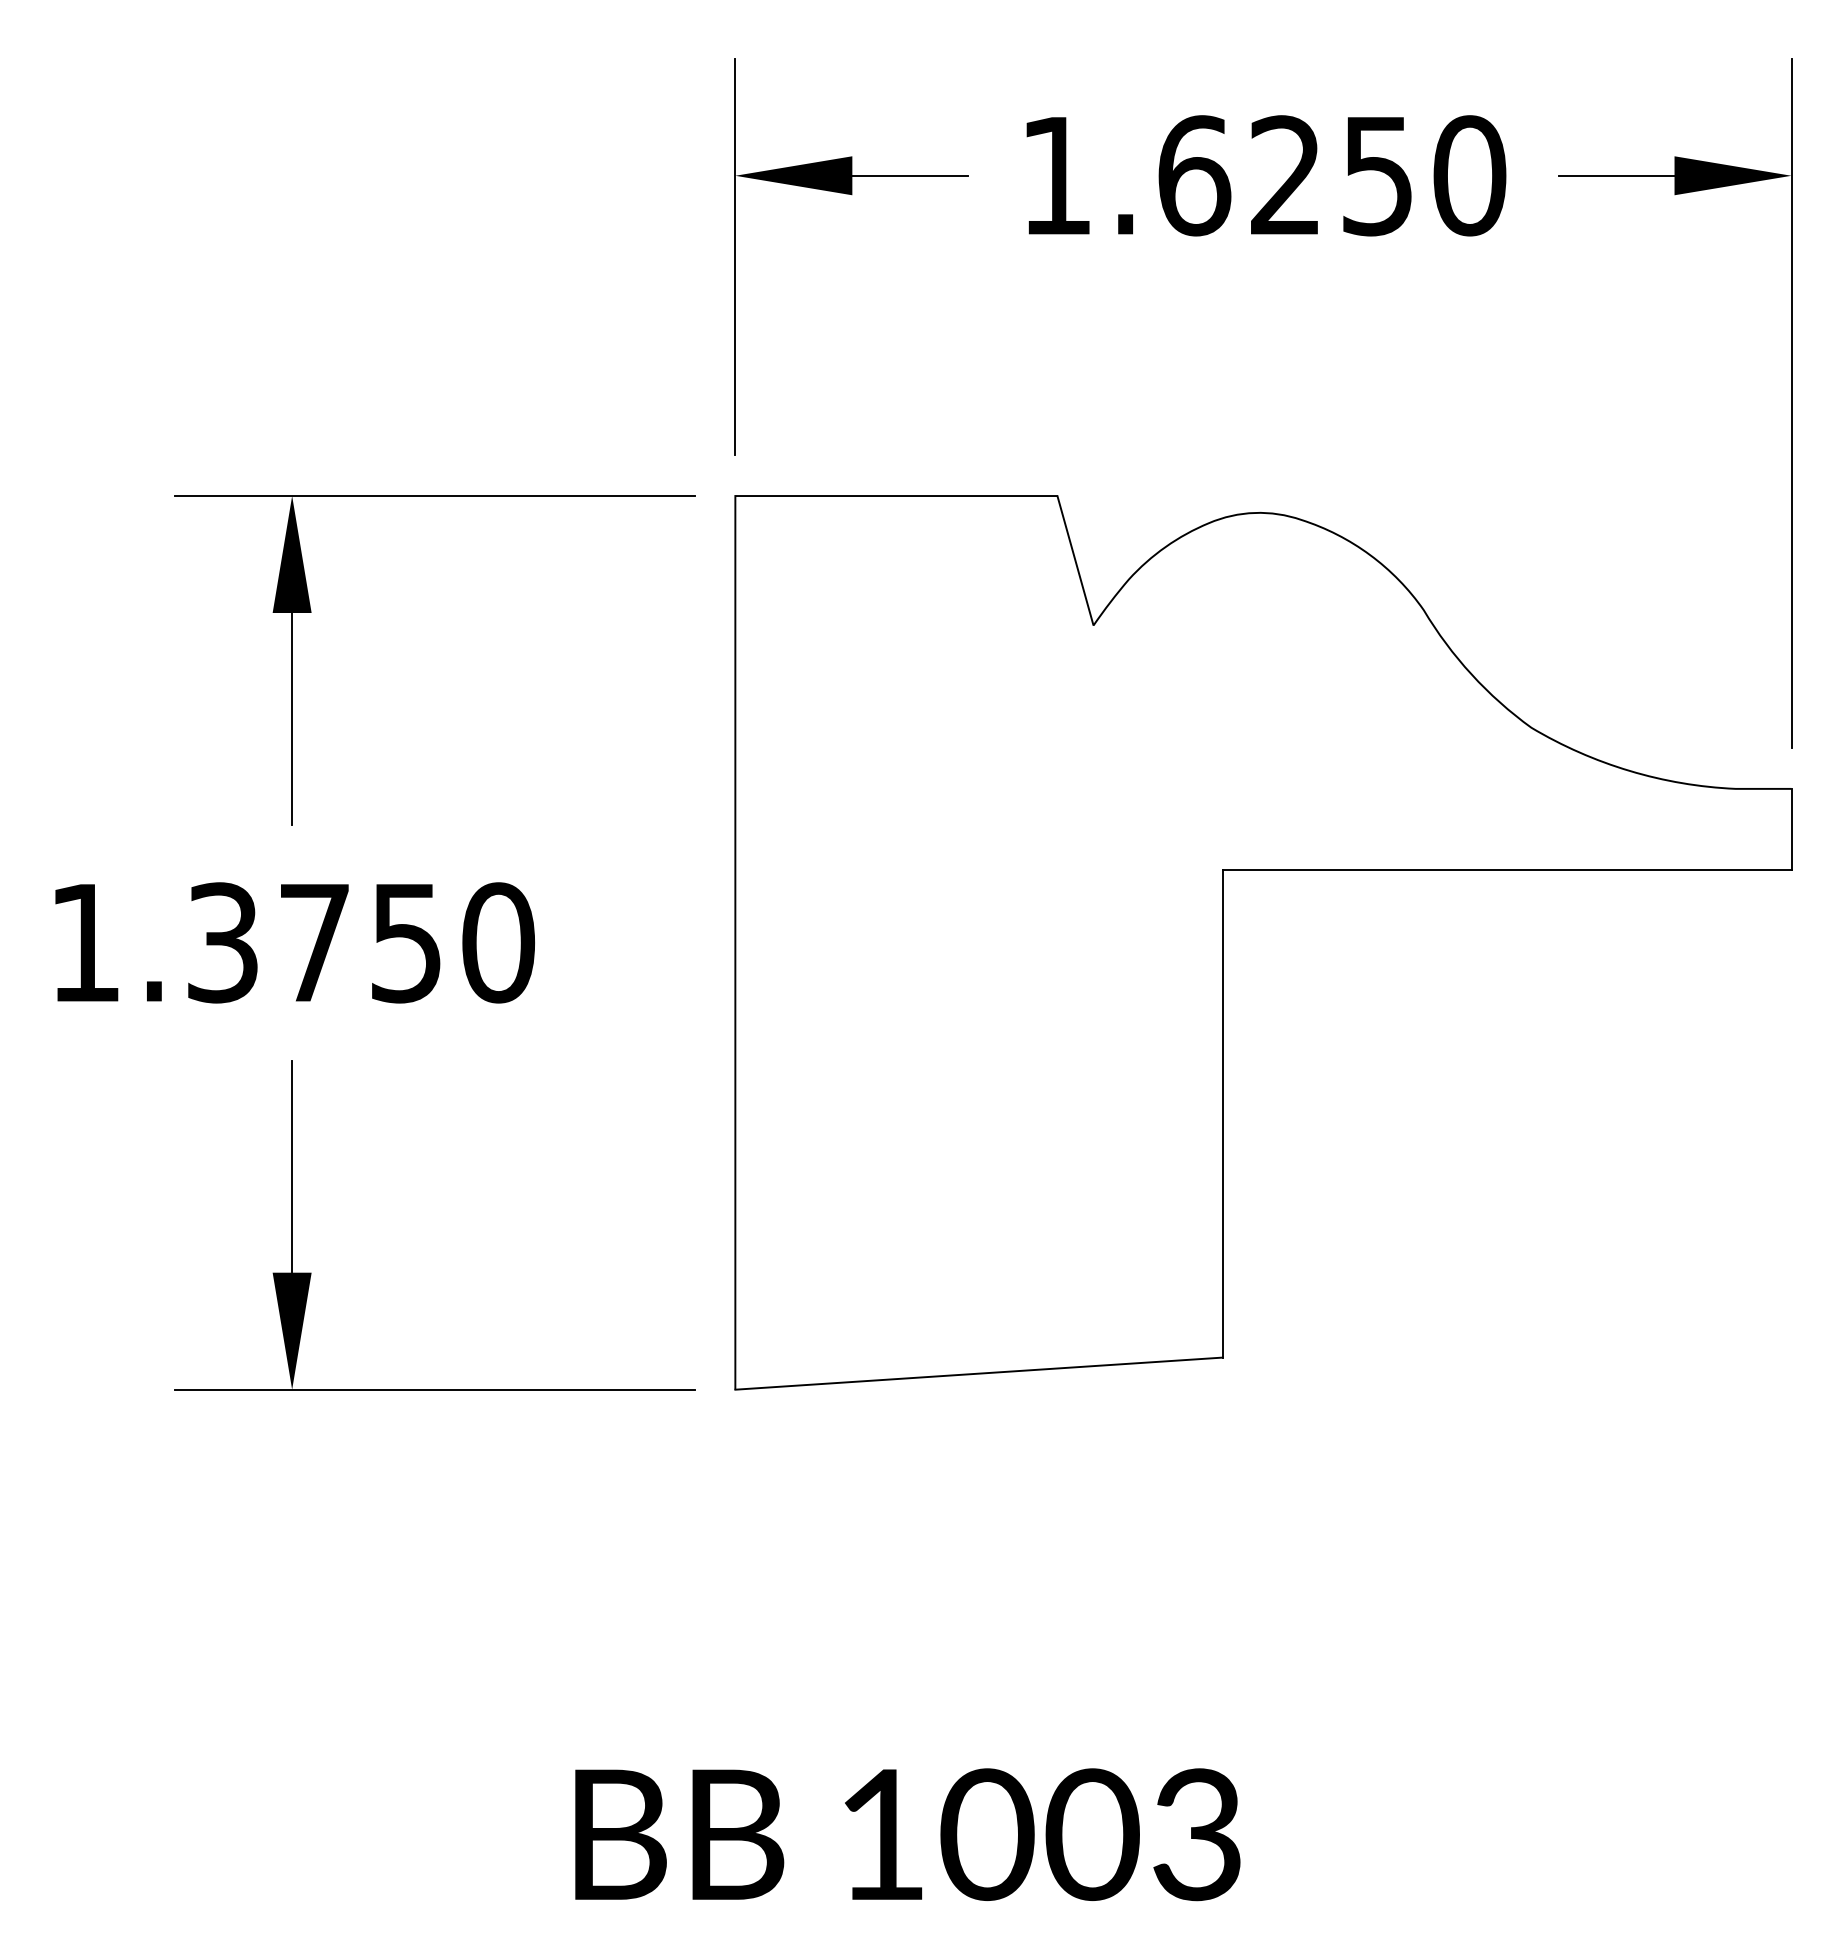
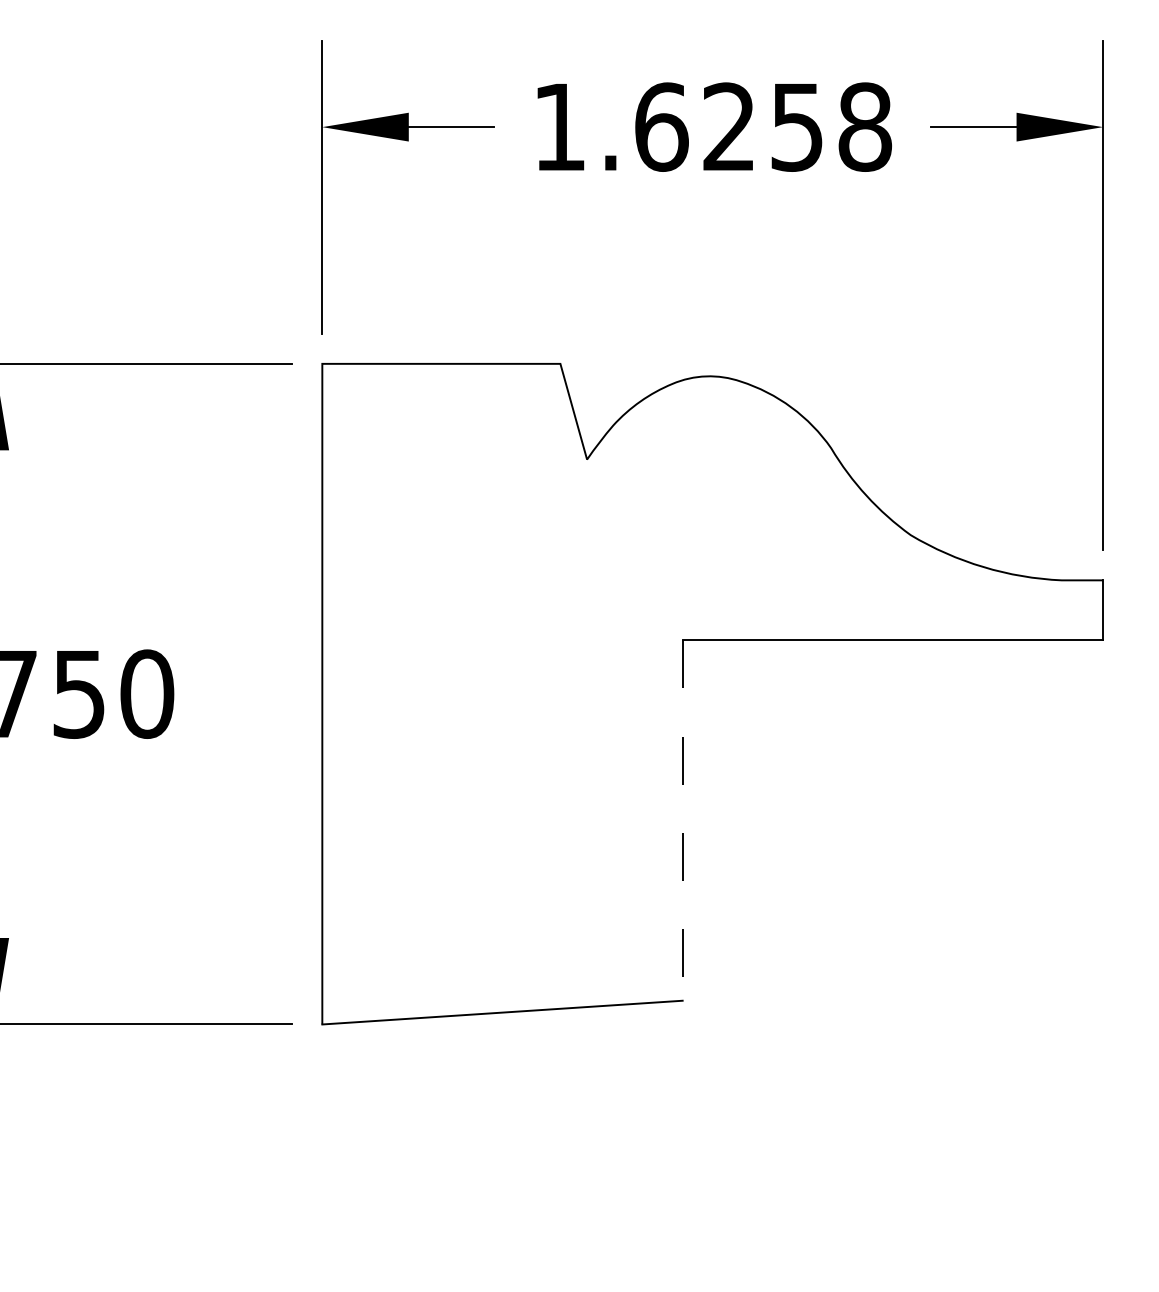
text: (1469, 175) -> (865, 126), 1.6250 -> 1.6258
line: (1222, 1113) -> (682, 820), solid -> dashed

